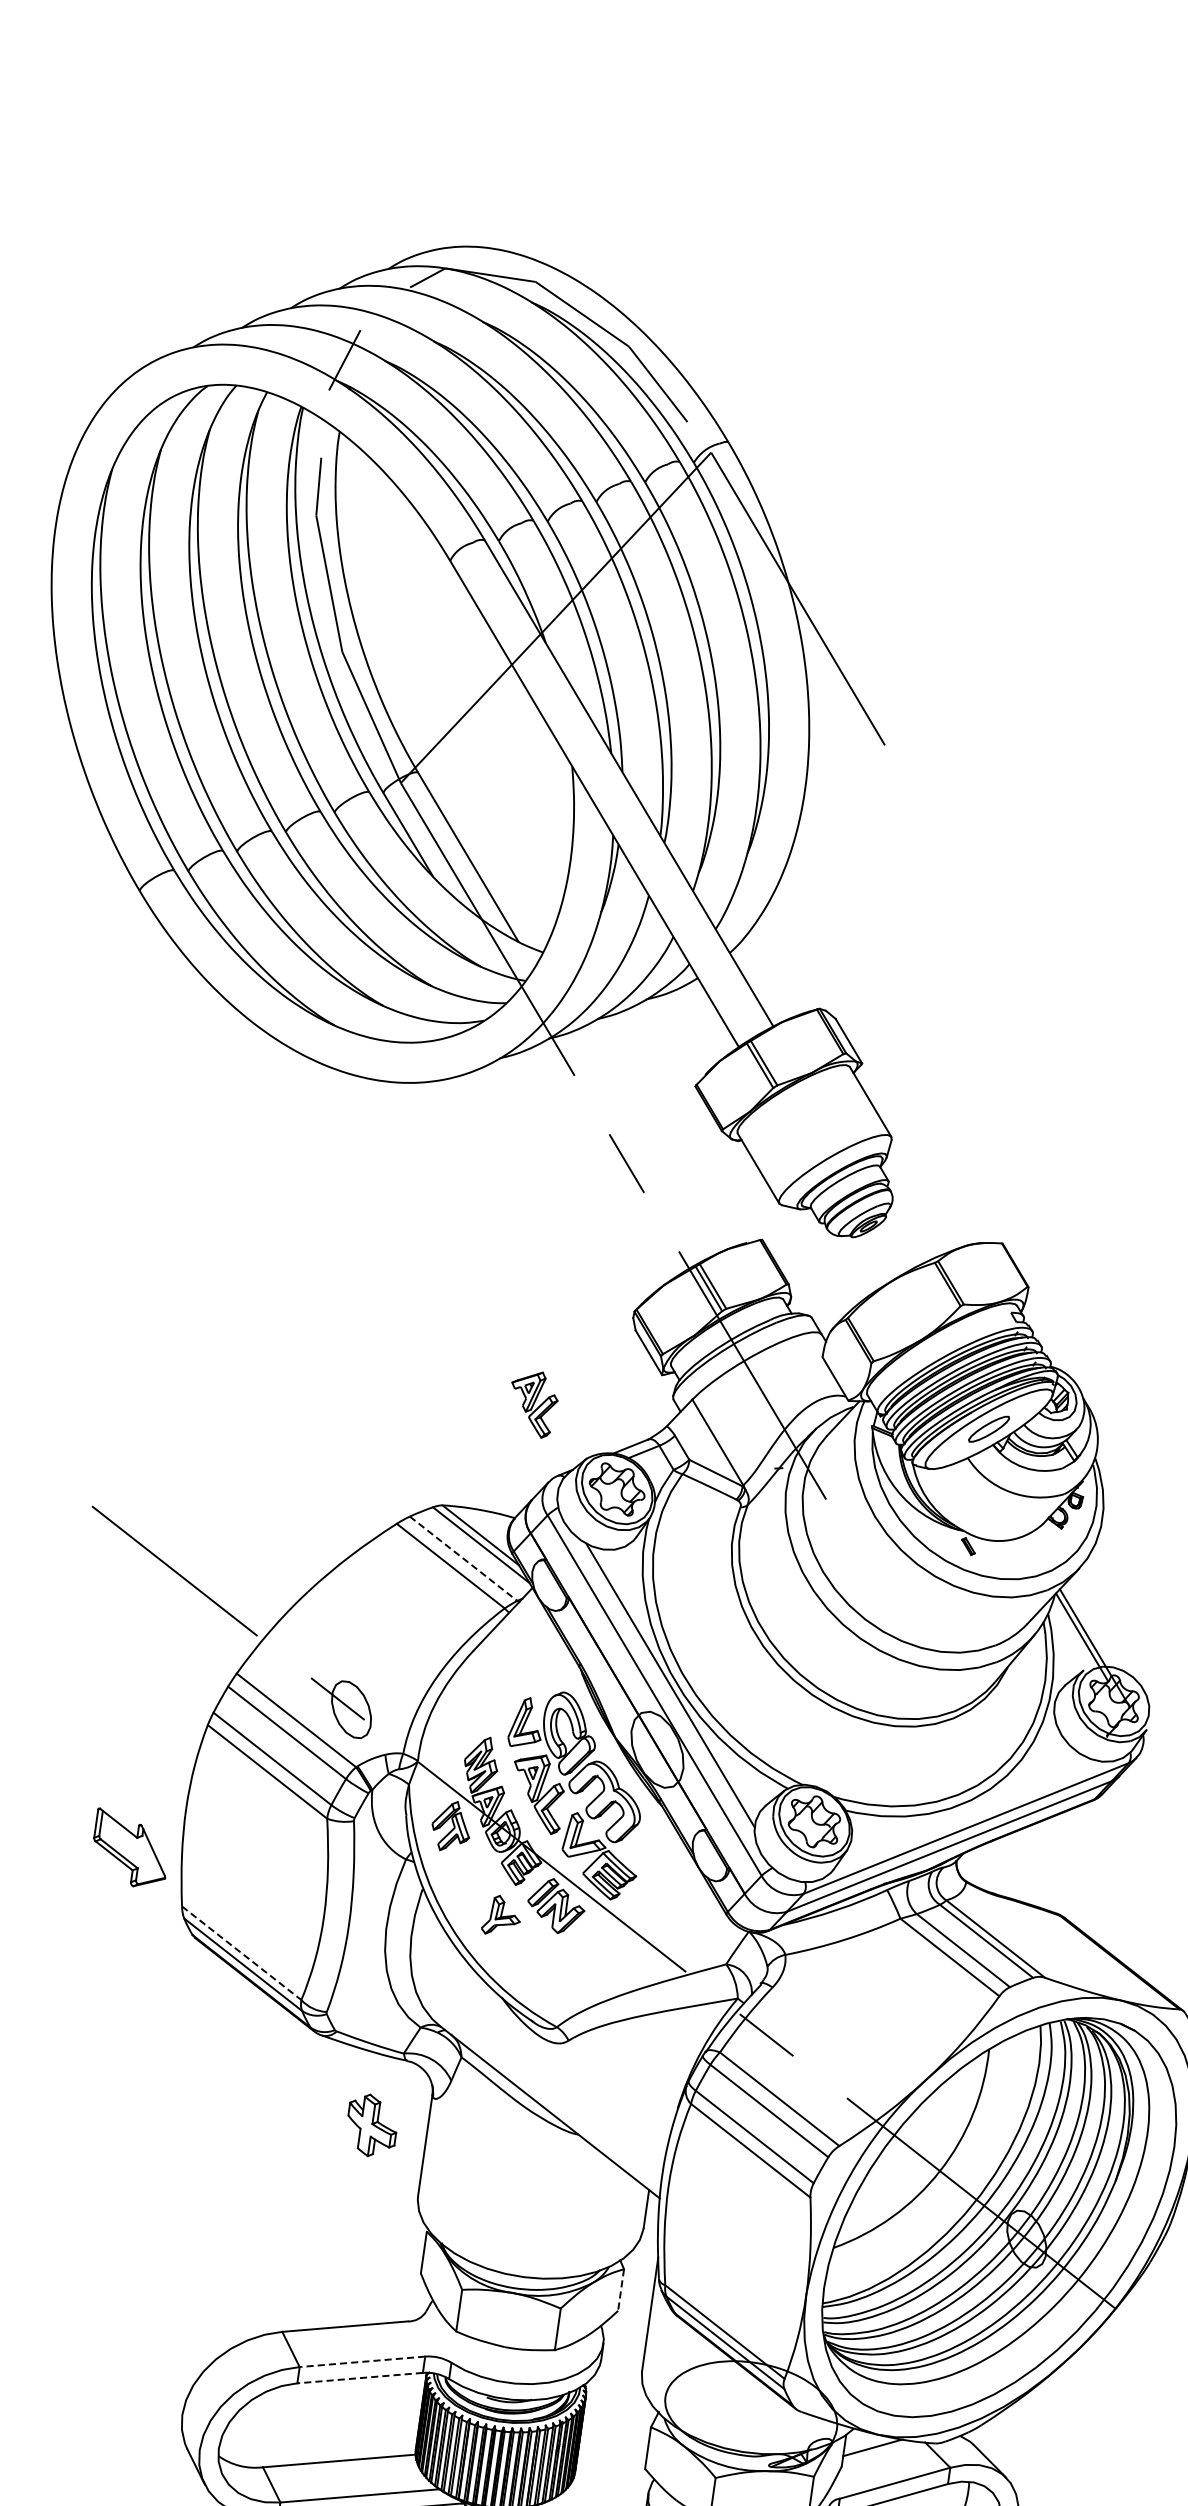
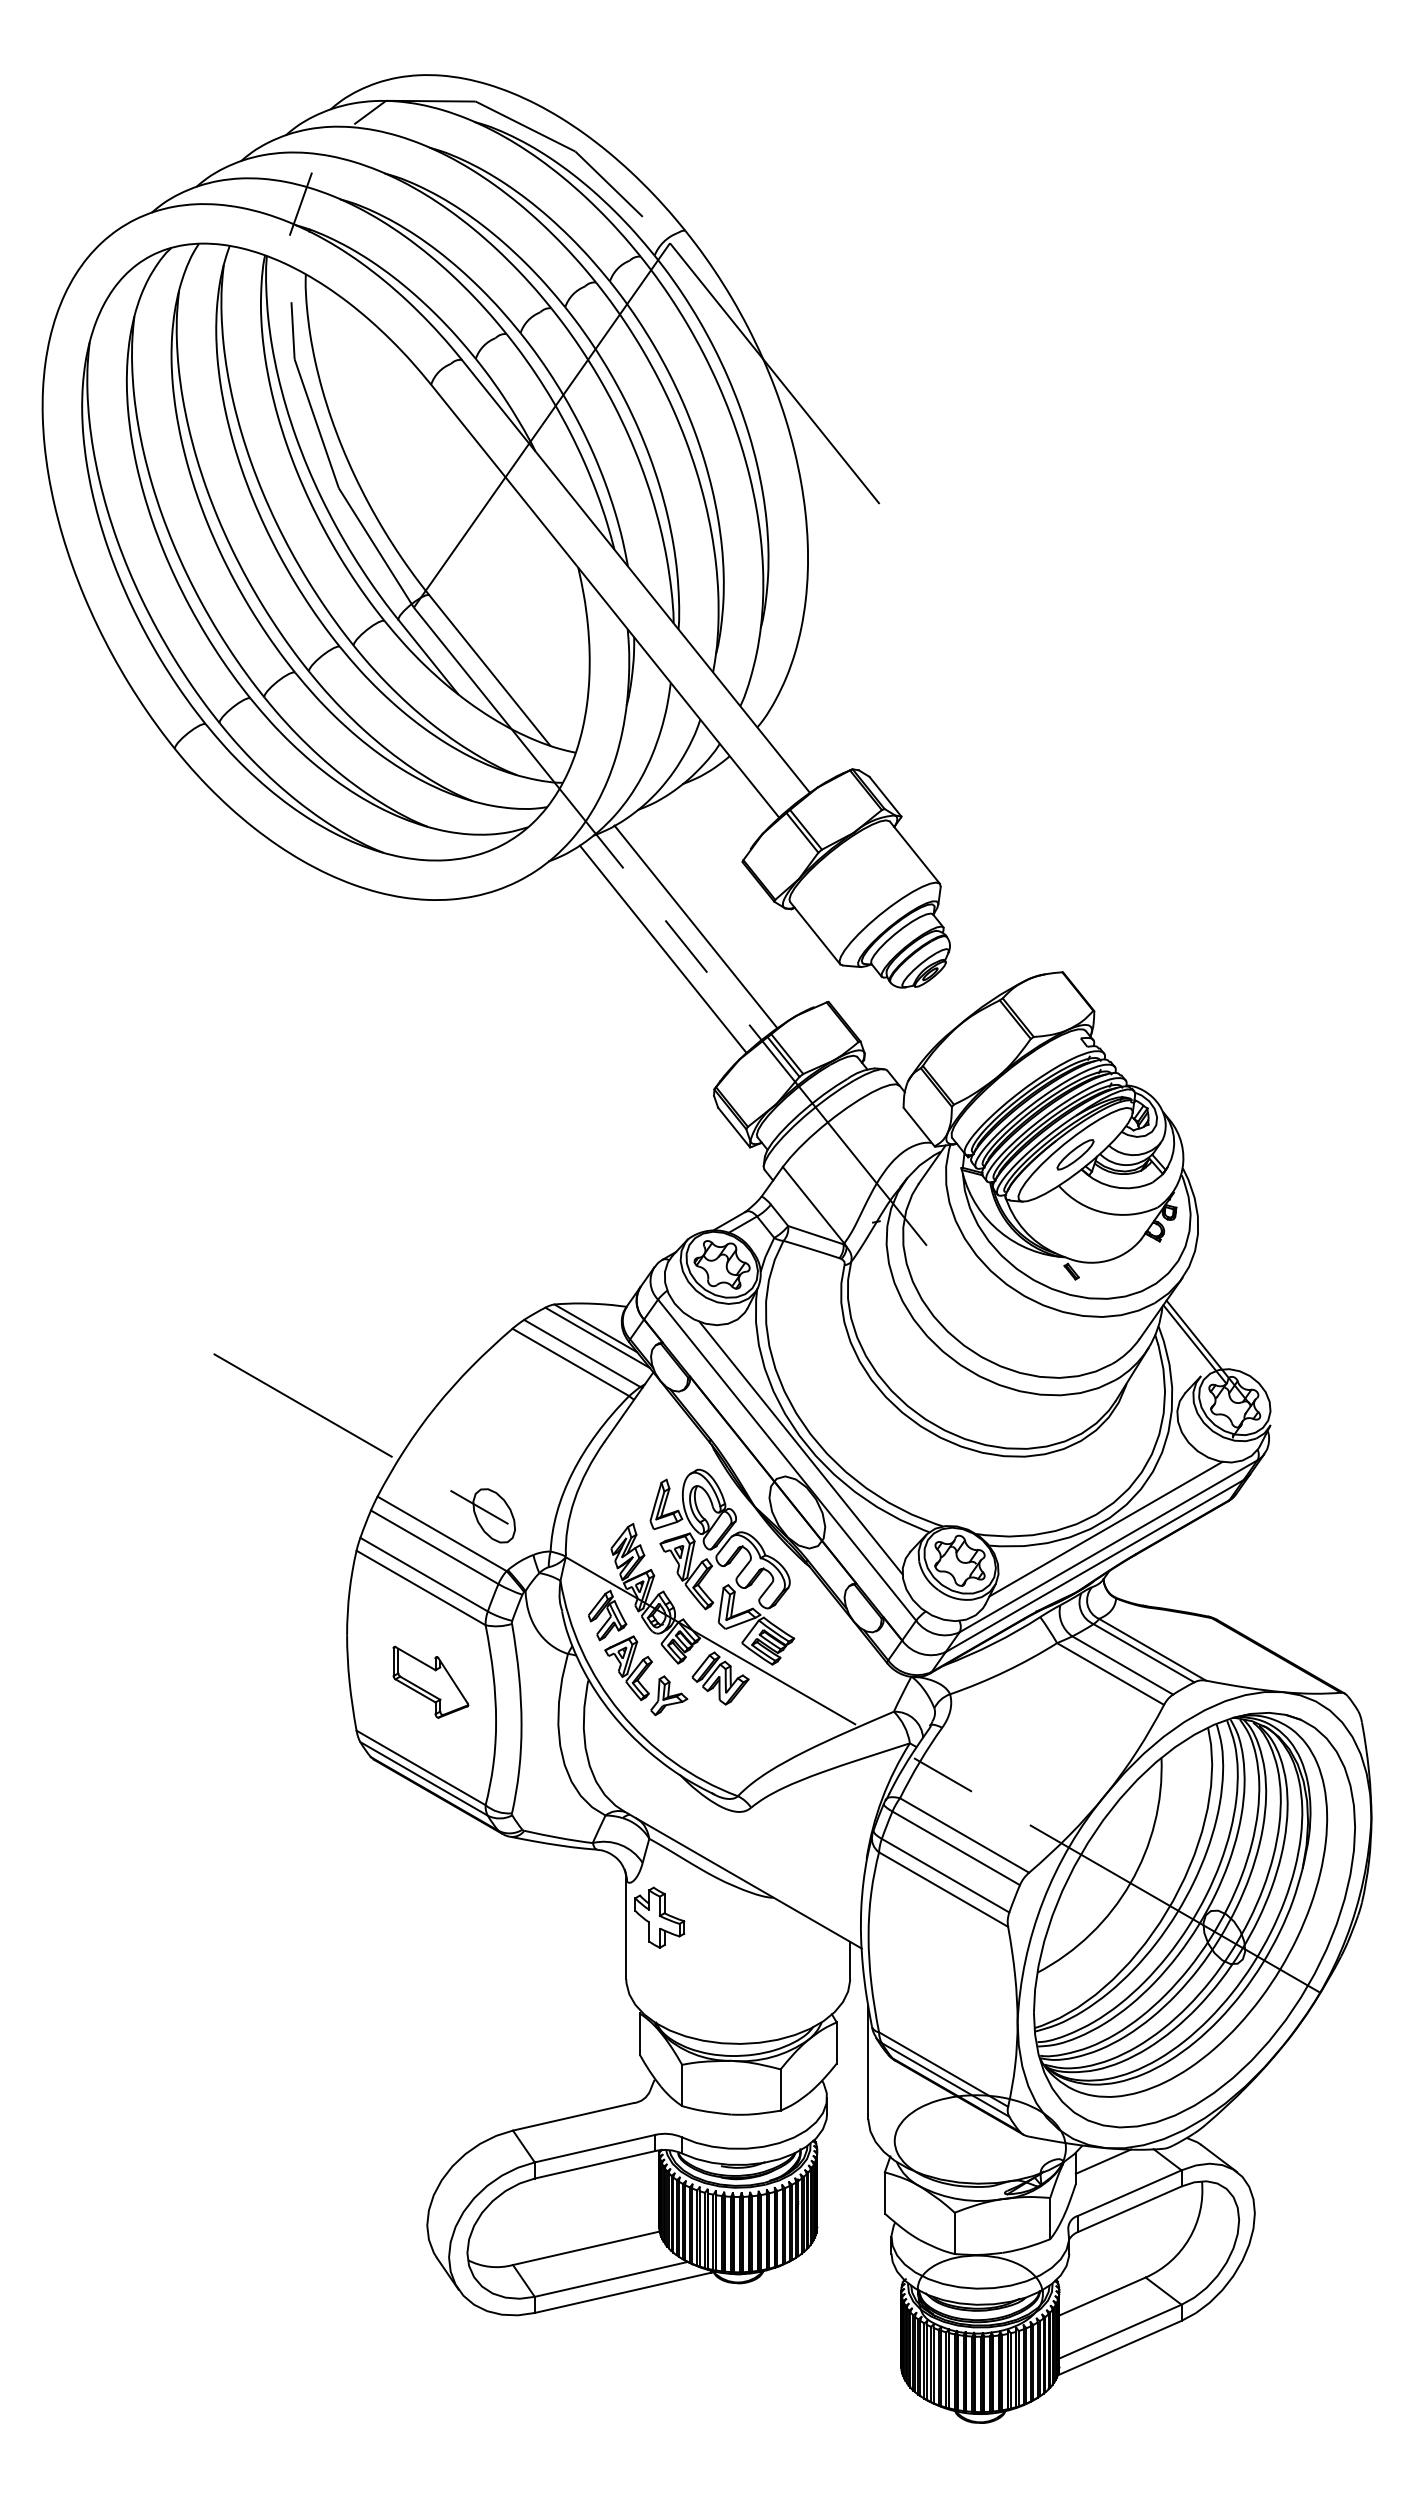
line: (638, 1144) -> (695, 926), added
line: (602, 1162) -> (662, 948), added
part: (533, 1403) -> (628, 1667), moved
line: (463, 1558) -> (582, 1353), dashed -> solid
line: (965, 1810) -> (1105, 1528), added
part: (130, 1848) -> (430, 1681), moved
line: (242, 1952) -> (421, 1767), dashed -> solid
part: (371, 2125) -> (659, 1917), moved
line: (620, 2290) -> (836, 2043), dashed -> solid
line: (362, 2361) -> (595, 2148), dashed -> solid
line: (360, 2377) -> (595, 2164), dashed -> solid

